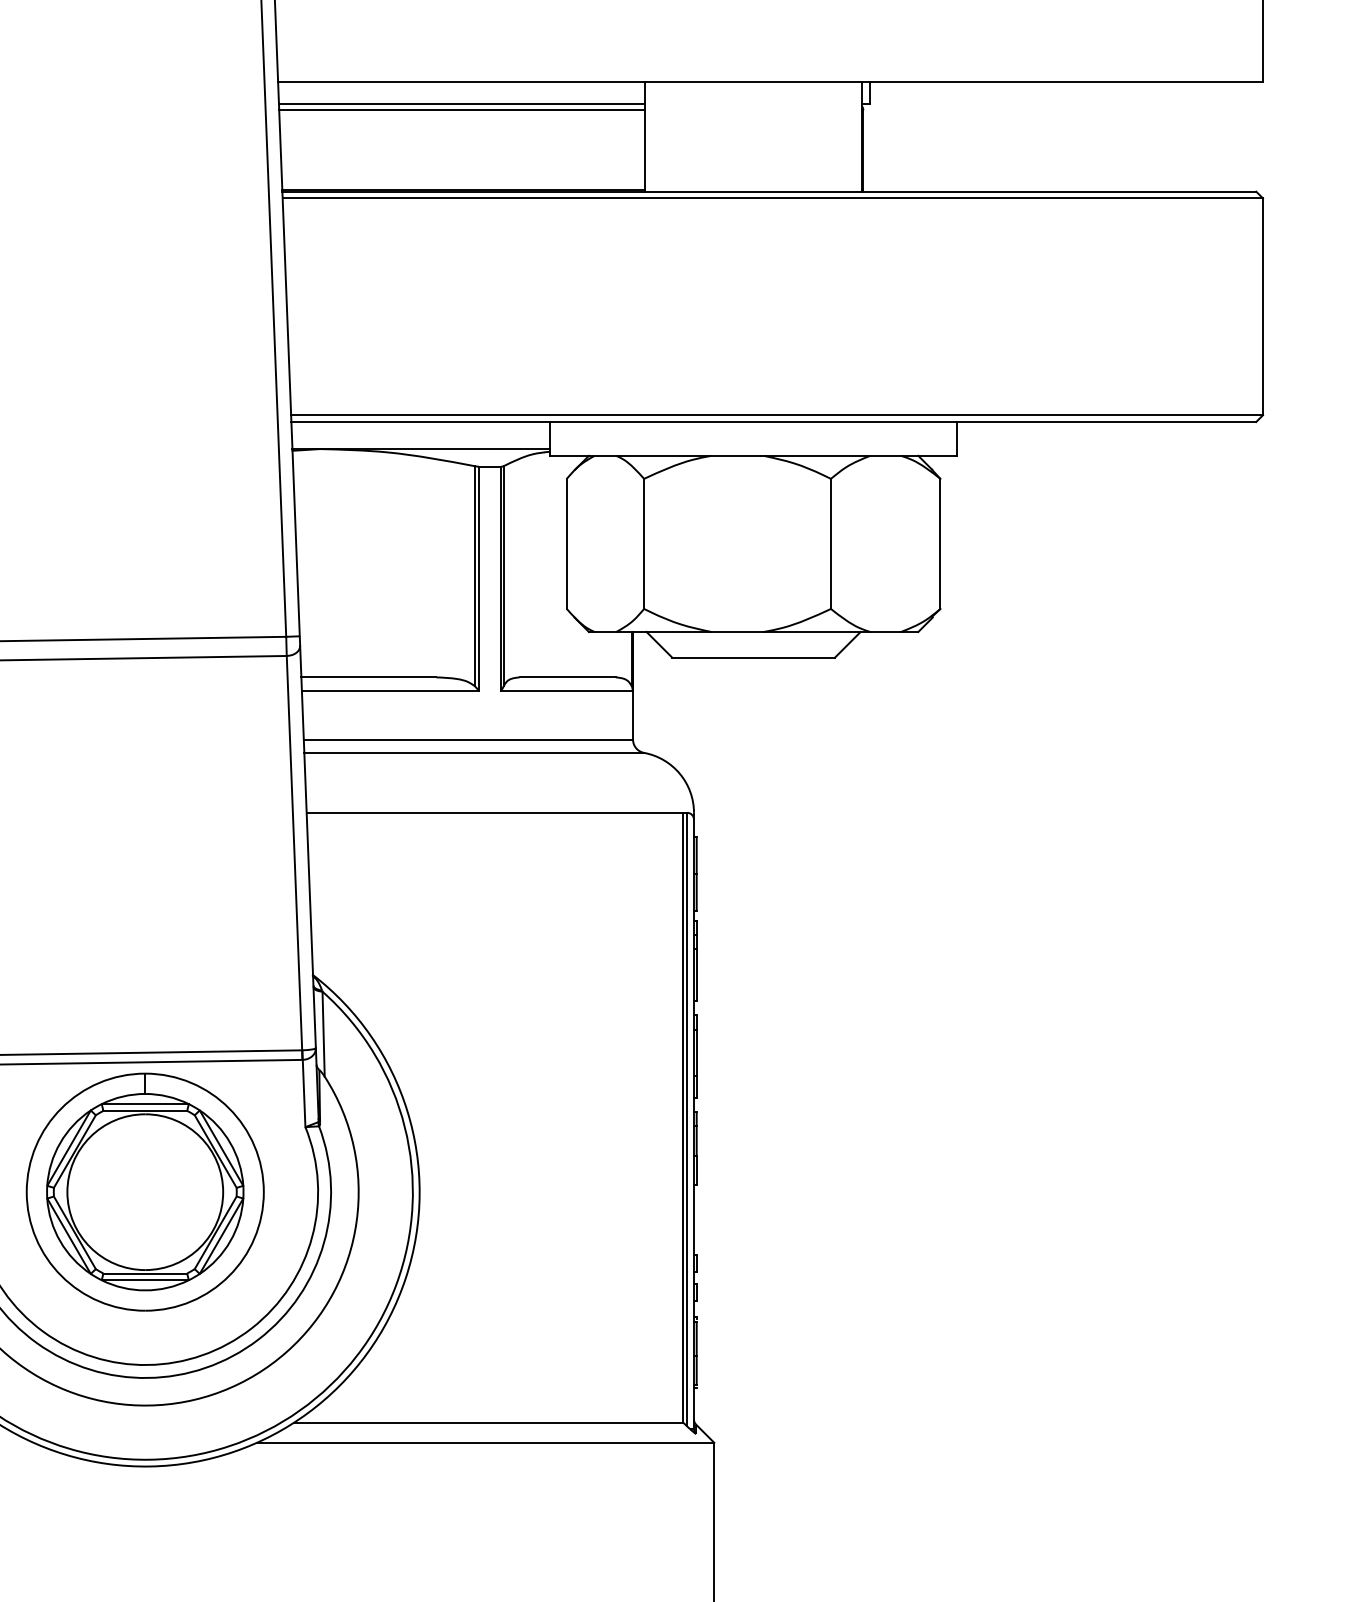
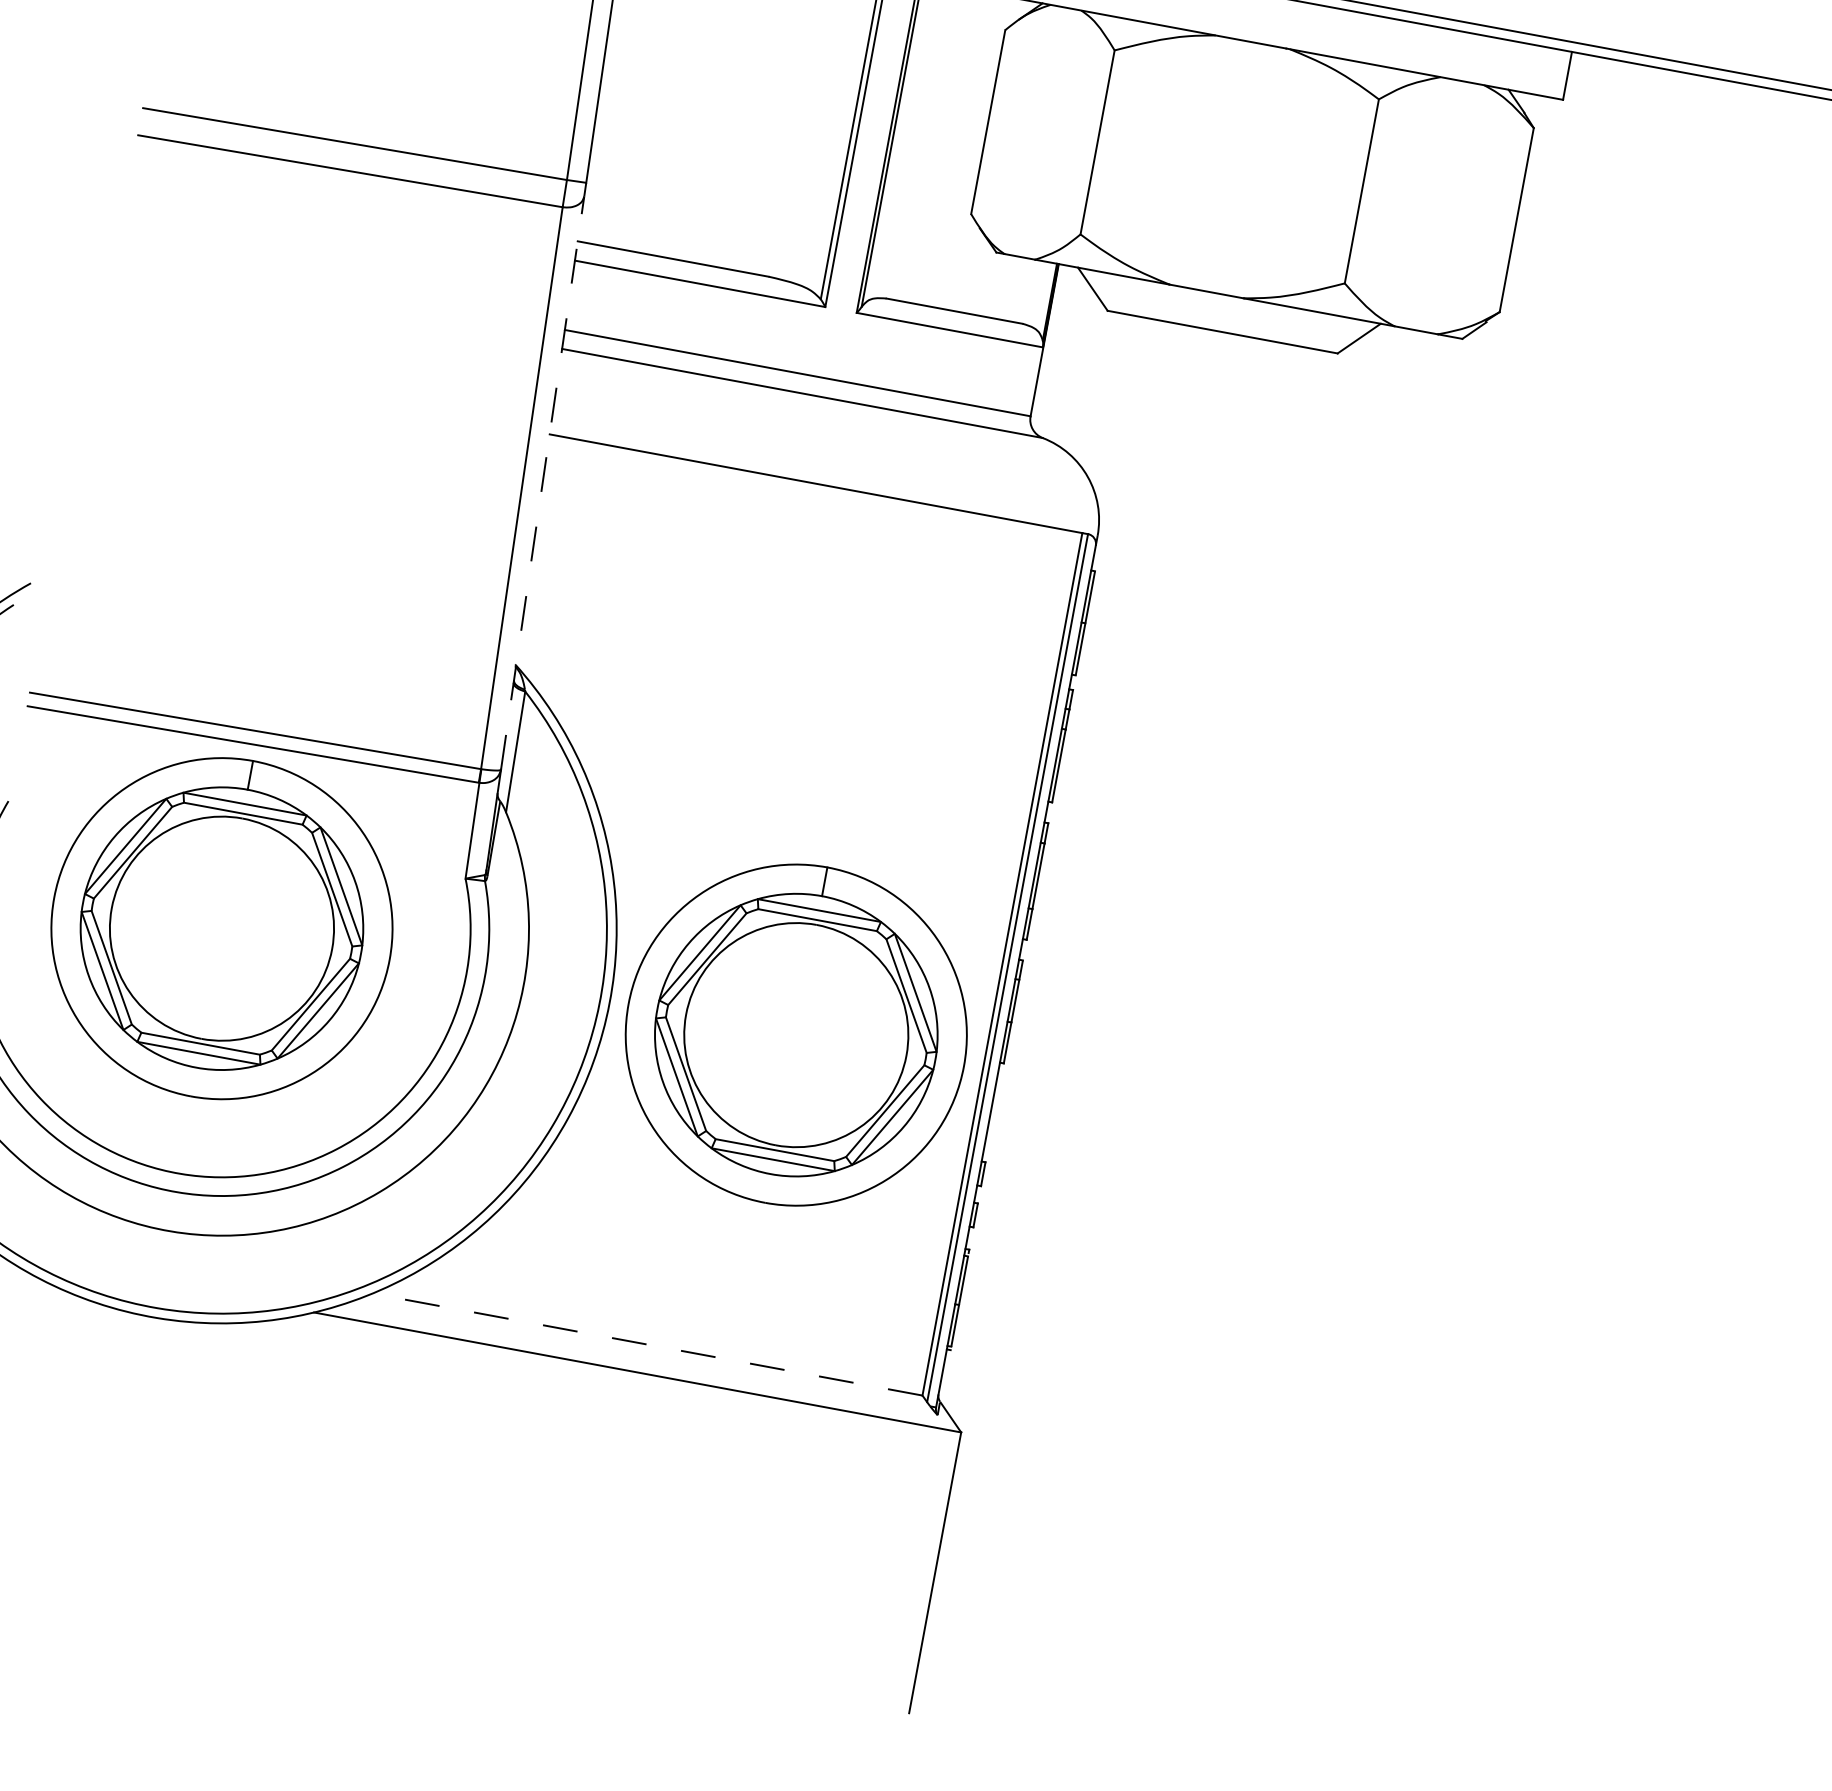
line: (308, 846) -> (543, 482), solid -> dashed
part: (550, 1191) -> (795, 1033), added
line: (488, 1422) -> (647, 1344), solid -> dashed

